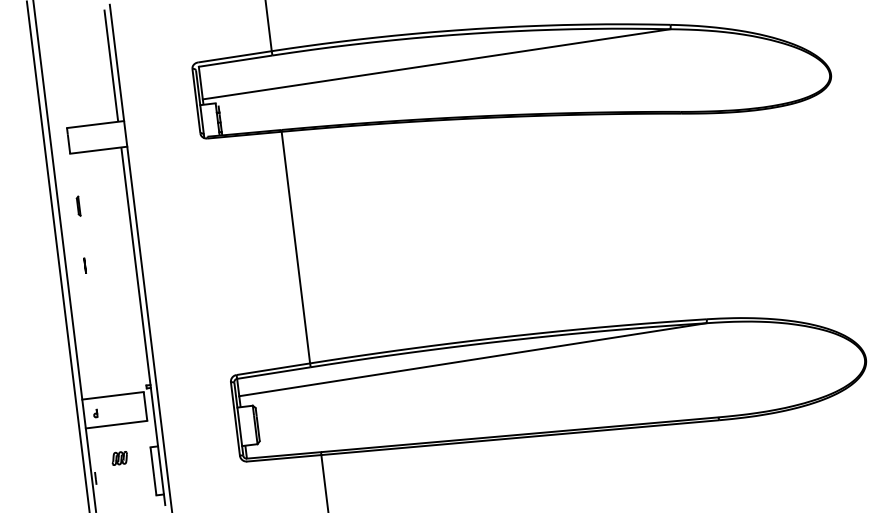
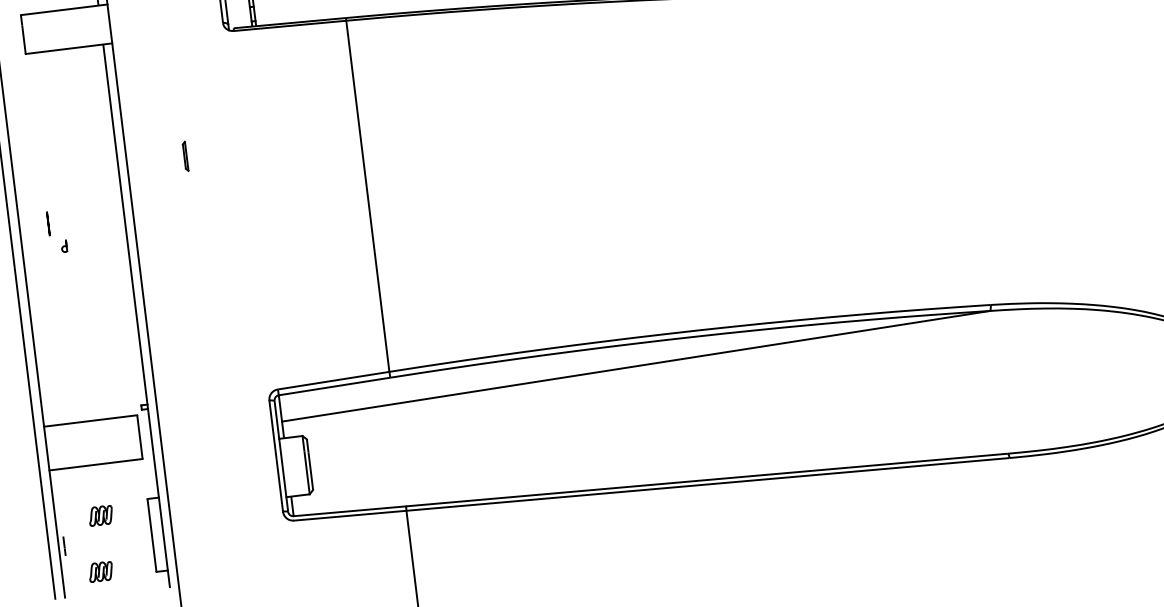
line: (78, 205) -> (185, 155), moved
part: (95, 413) -> (64, 246), moved
part: (119, 495) -> (100, 572), added

